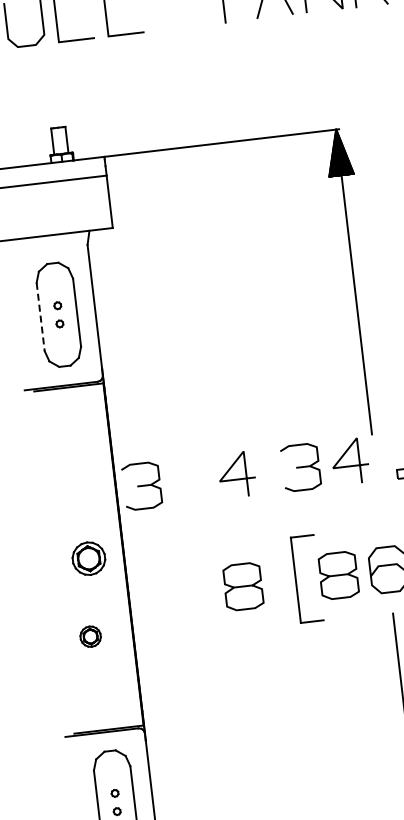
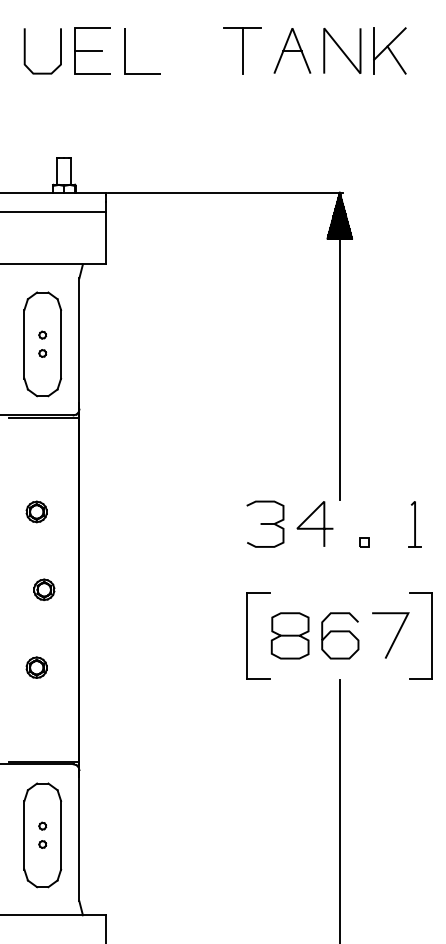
line: (69, 17) -> (87, 50), added
line: (40, 317) -> (24, 344), dashed -> solid
line: (236, 478) -> (200, 527), removed
part: (72, 481) -> (36, 511), added
part: (142, 485) -> (105, 523), removed
part: (89, 558) -> (44, 589), size x0.62
curve: (242, 586) -> (193, 635), removed

